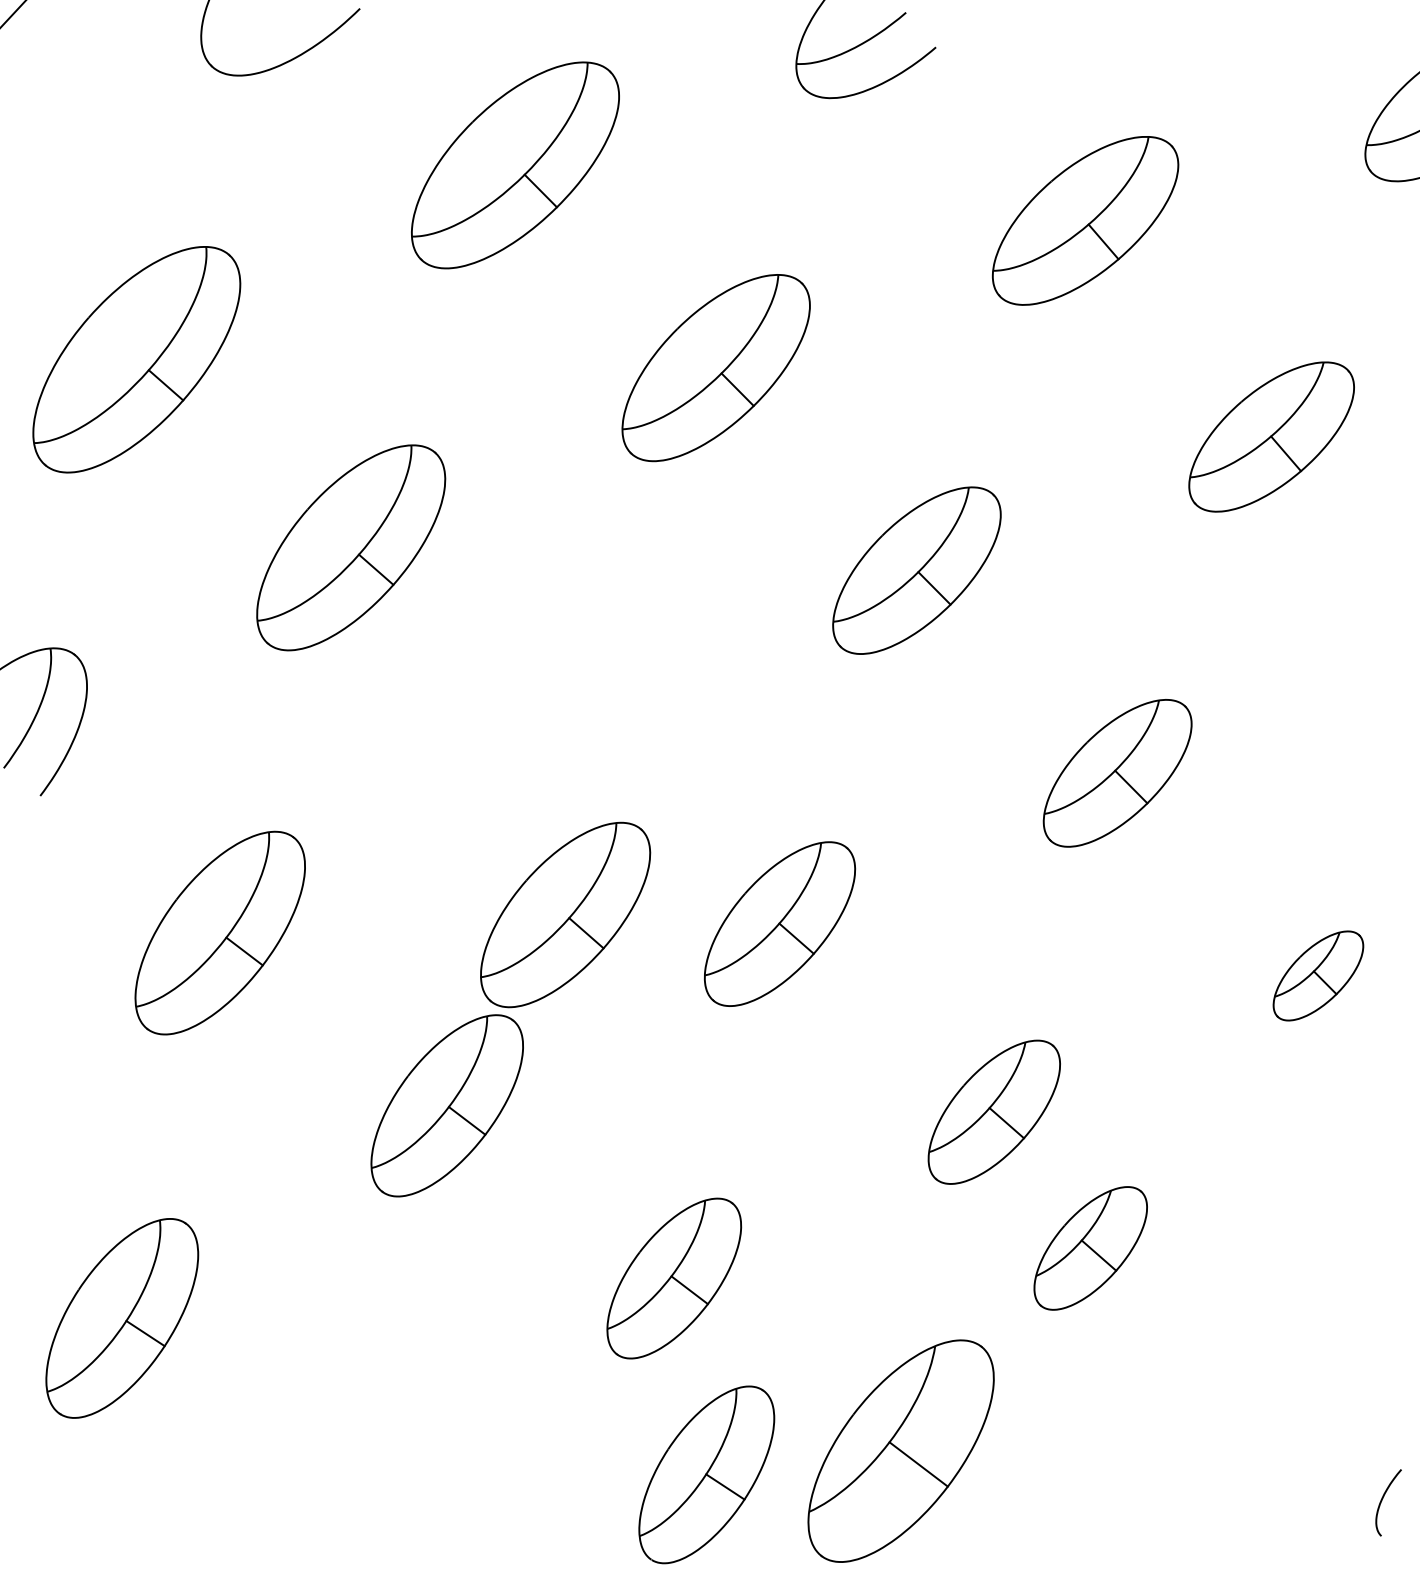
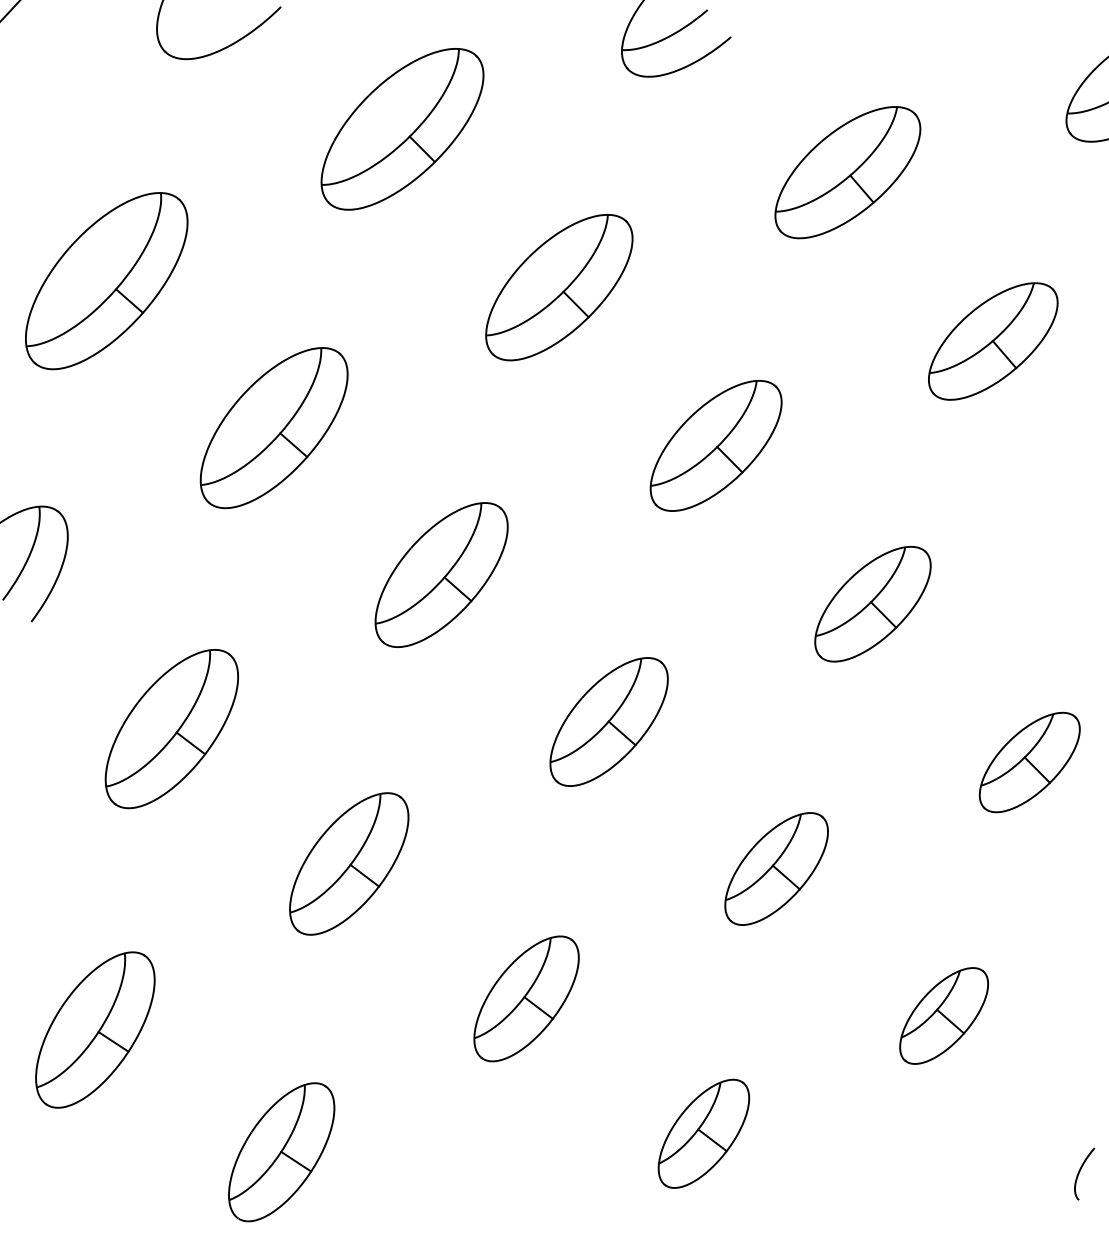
part: (565, 914) -> (441, 574), moved
part: (1318, 975) -> (1029, 762), size x1.43
part: (1090, 1248) -> (943, 1016), moved
part: (901, 1451) -> (704, 1134), size x0.62
part: (706, 1474) -> (281, 1151), moved

